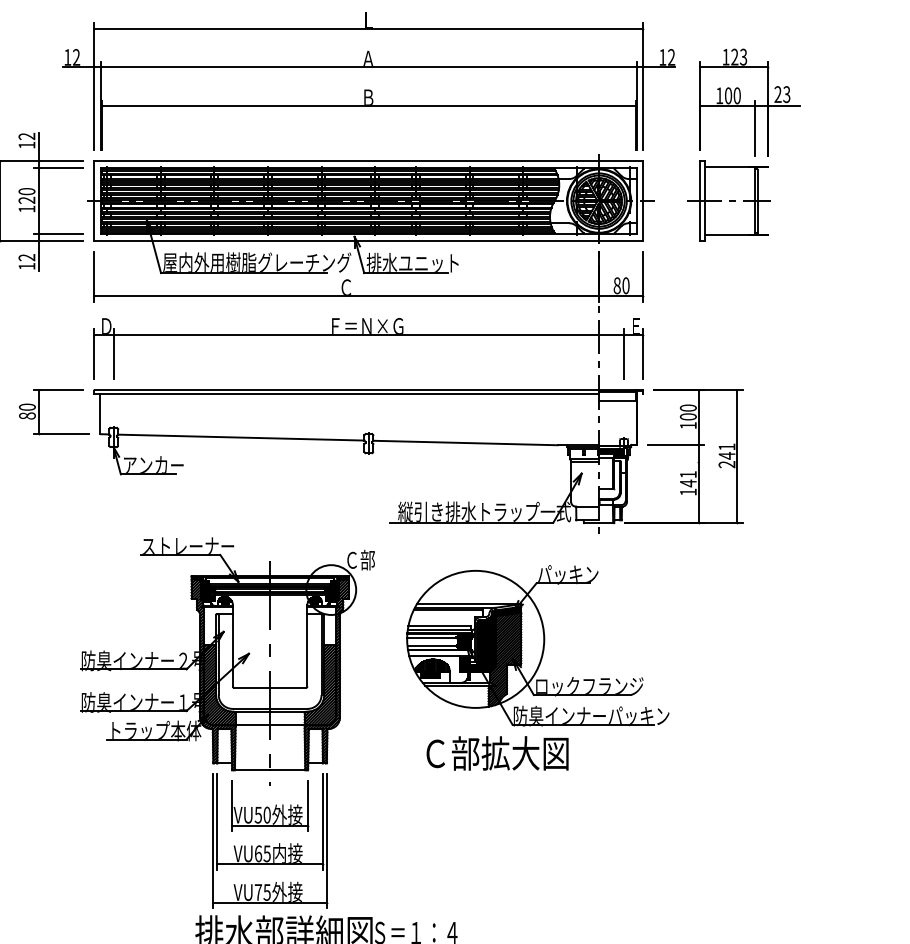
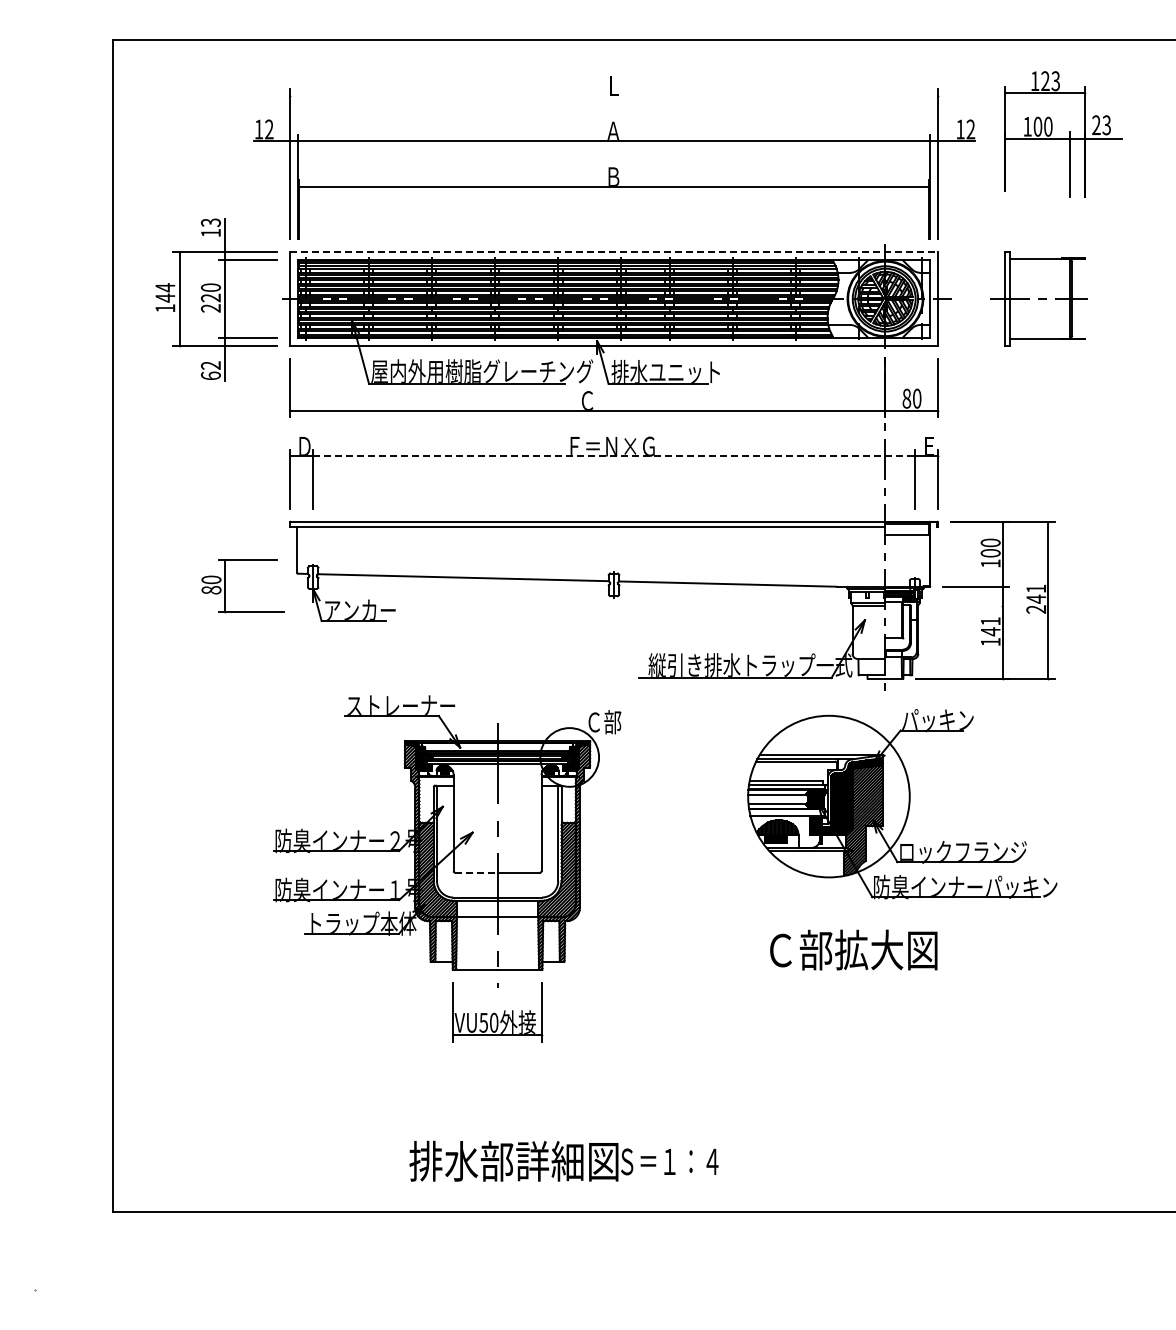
line: (368, 28) -> (613, 95), removed
part: (750, 102) -> (1063, 134), moved
text: (26, 136) -> (210, 222), 12 -> 13
line: (368, 161) -> (613, 252), solid -> dashed
text: (26, 209) -> (210, 308), 120 -> 220
text: (26, 266) -> (210, 375), 12 -> 62
line: (368, 334) -> (613, 456), solid -> dashed
part: (39, 412) -> (225, 586), moved
part: (538, 646) -> (902, 804), moved
line: (252, 687) -> (476, 872), solid -> dashed
text: (497, 752) -> (853, 949), moved
part: (270, 841) -> (497, 1053), removed

